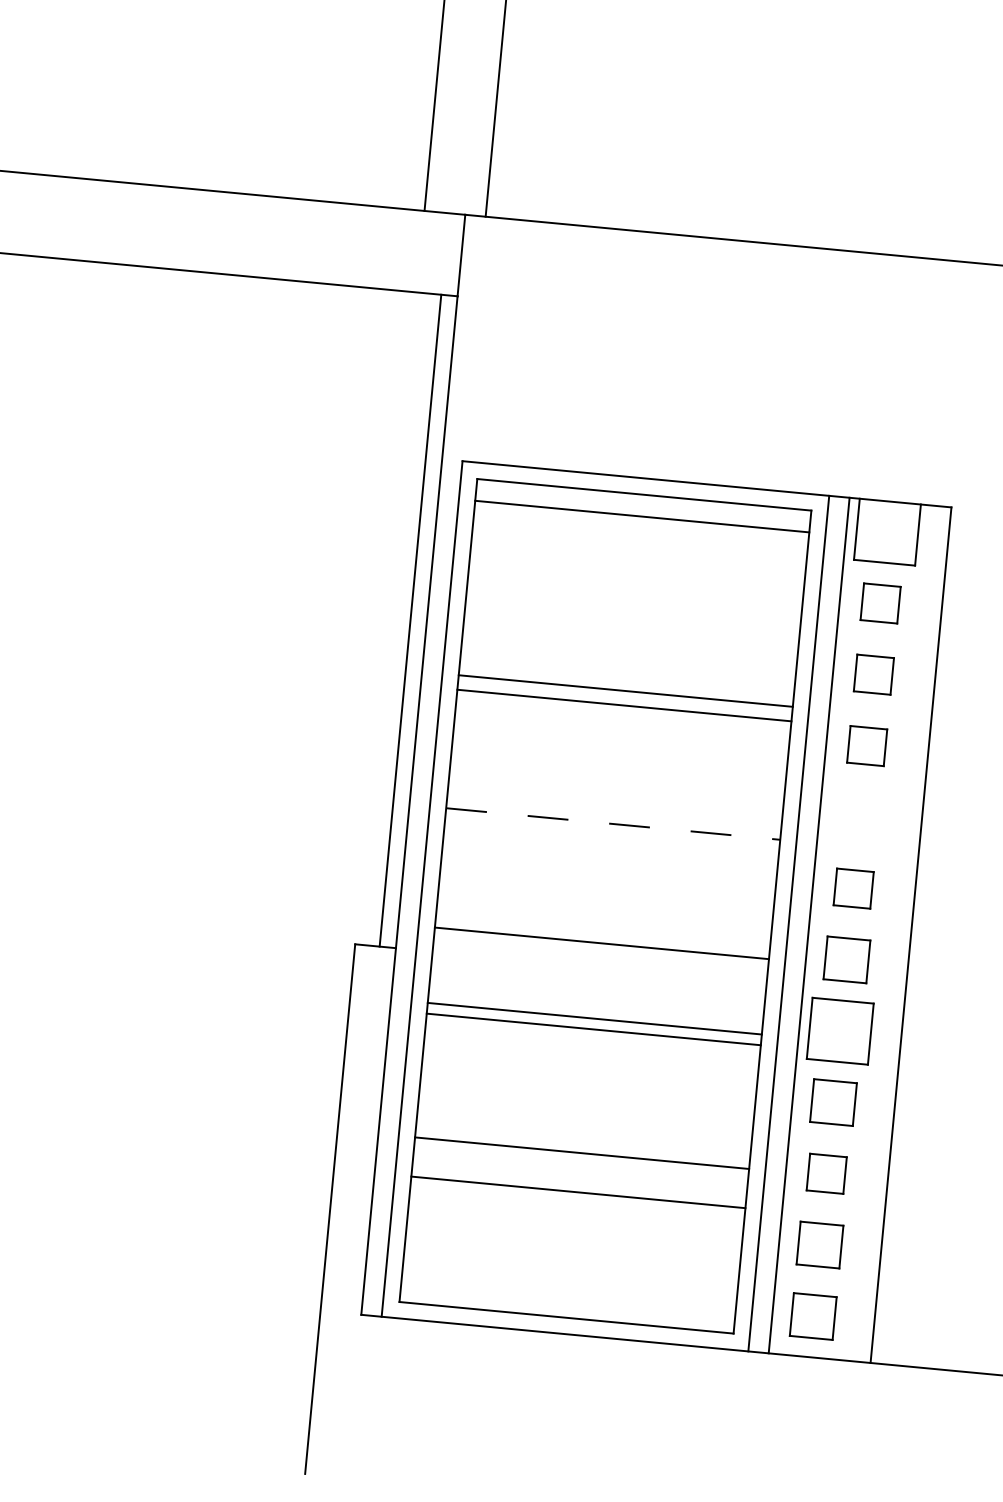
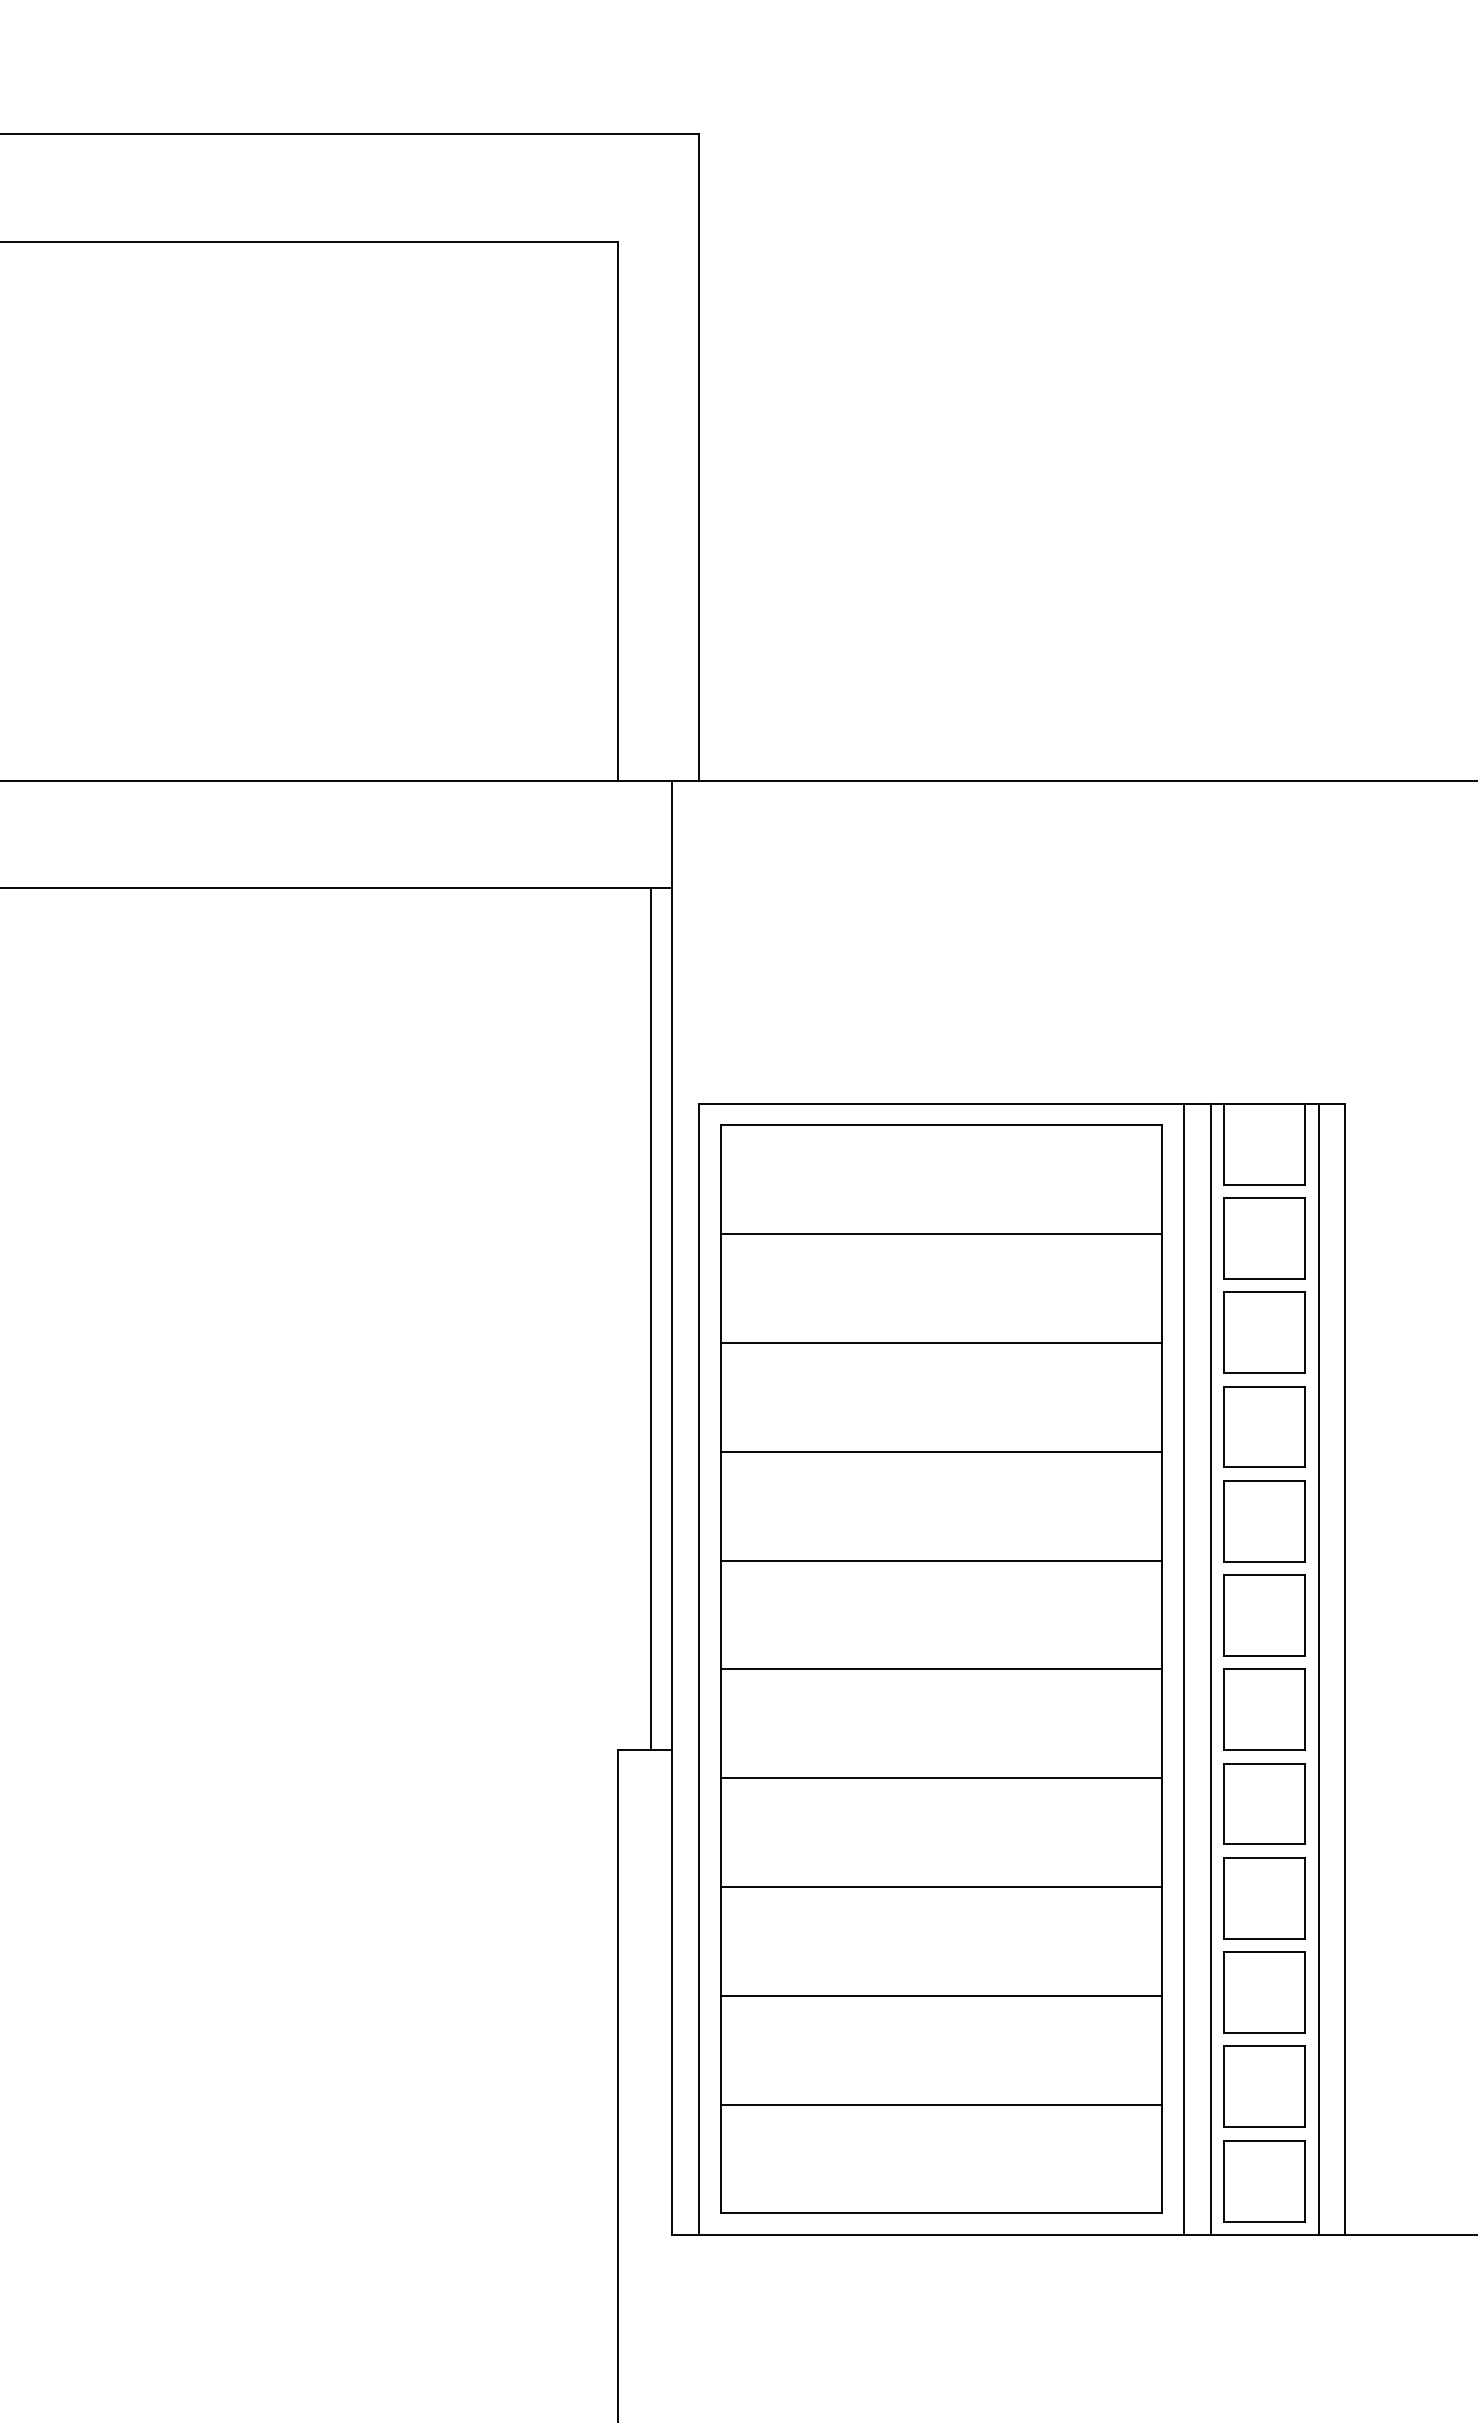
line: (642, 516) -> (941, 1234), moved
part: (880, 603) -> (1264, 1238), size x1.67
part: (873, 674) -> (1264, 1332), size x1.67
line: (625, 690) -> (941, 1451), moved
line: (624, 705) -> (941, 1342), moved
part: (867, 745) -> (1264, 1426), size x1.67
part: (860, 817) -> (1264, 1521), added
line: (613, 823) -> (941, 1560), dashed -> solid
part: (853, 888) -> (1264, 1615), size x1.67
line: (890, 932) -> (1318, 1668), added
line: (601, 943) -> (941, 1669), moved
part: (846, 959) -> (1264, 1709), size x1.43
line: (594, 1019) -> (941, 1887), moved
line: (593, 1029) -> (941, 1778), moved
part: (833, 1102) -> (1264, 1898), size x1.43
part: (826, 1173) -> (1264, 1992), size x1.67
line: (578, 1192) -> (941, 2104), moved
part: (819, 1244) -> (1264, 2086), size x1.43
part: (813, 1316) -> (1264, 2181), size x1.43

